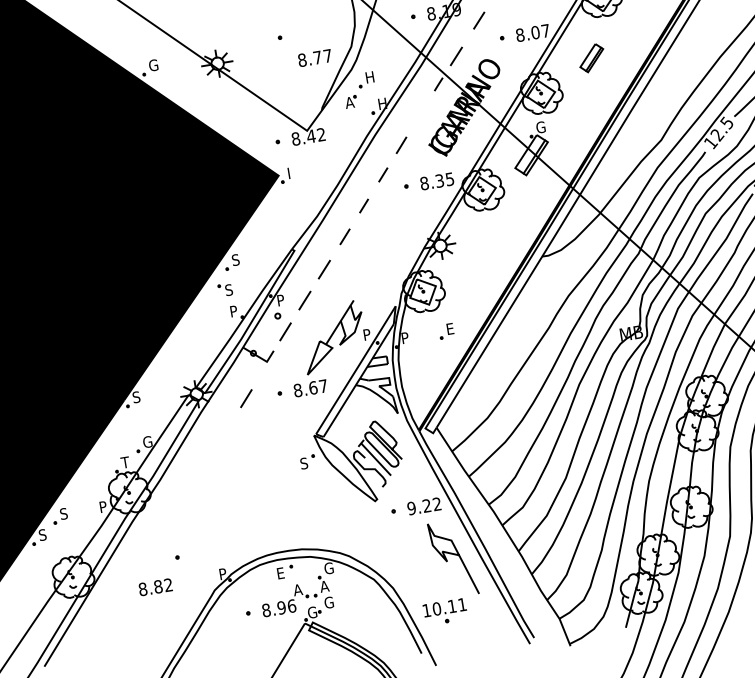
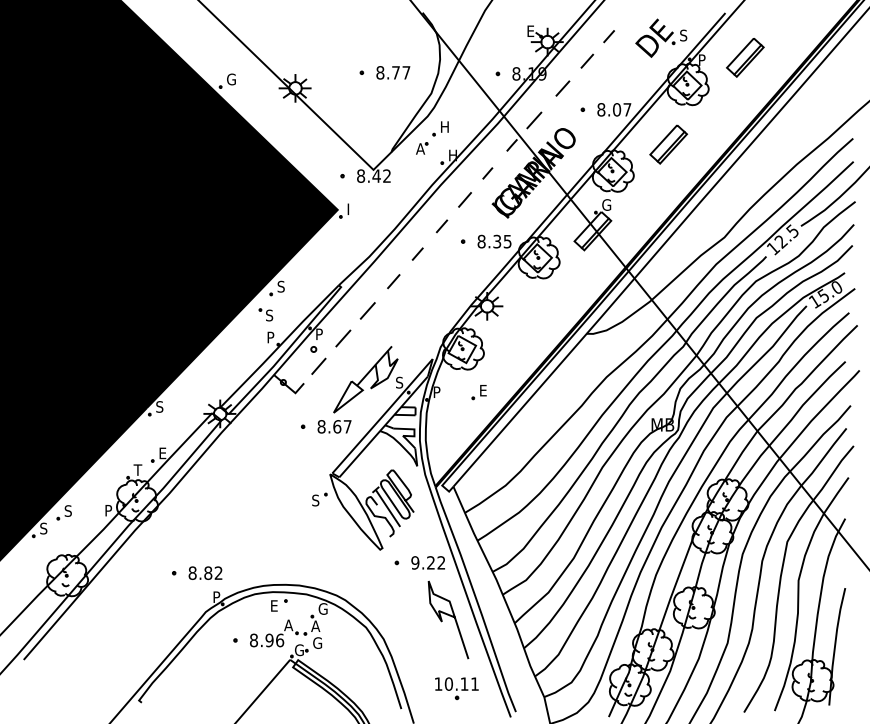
text: (315, 57) -> (393, 72), moved
part: (591, 58) -> (668, 144), size x1.43
line: (419, 115) -> (487, 173), added
text: (366, 334) -> (399, 382), P -> S
line: (245, 397) -> (268, 425), removed
text: (147, 442) -> (163, 453), G -> E
text: (155, 586) -> (205, 572), moved
part: (445, 612) -> (456, 688), moved

